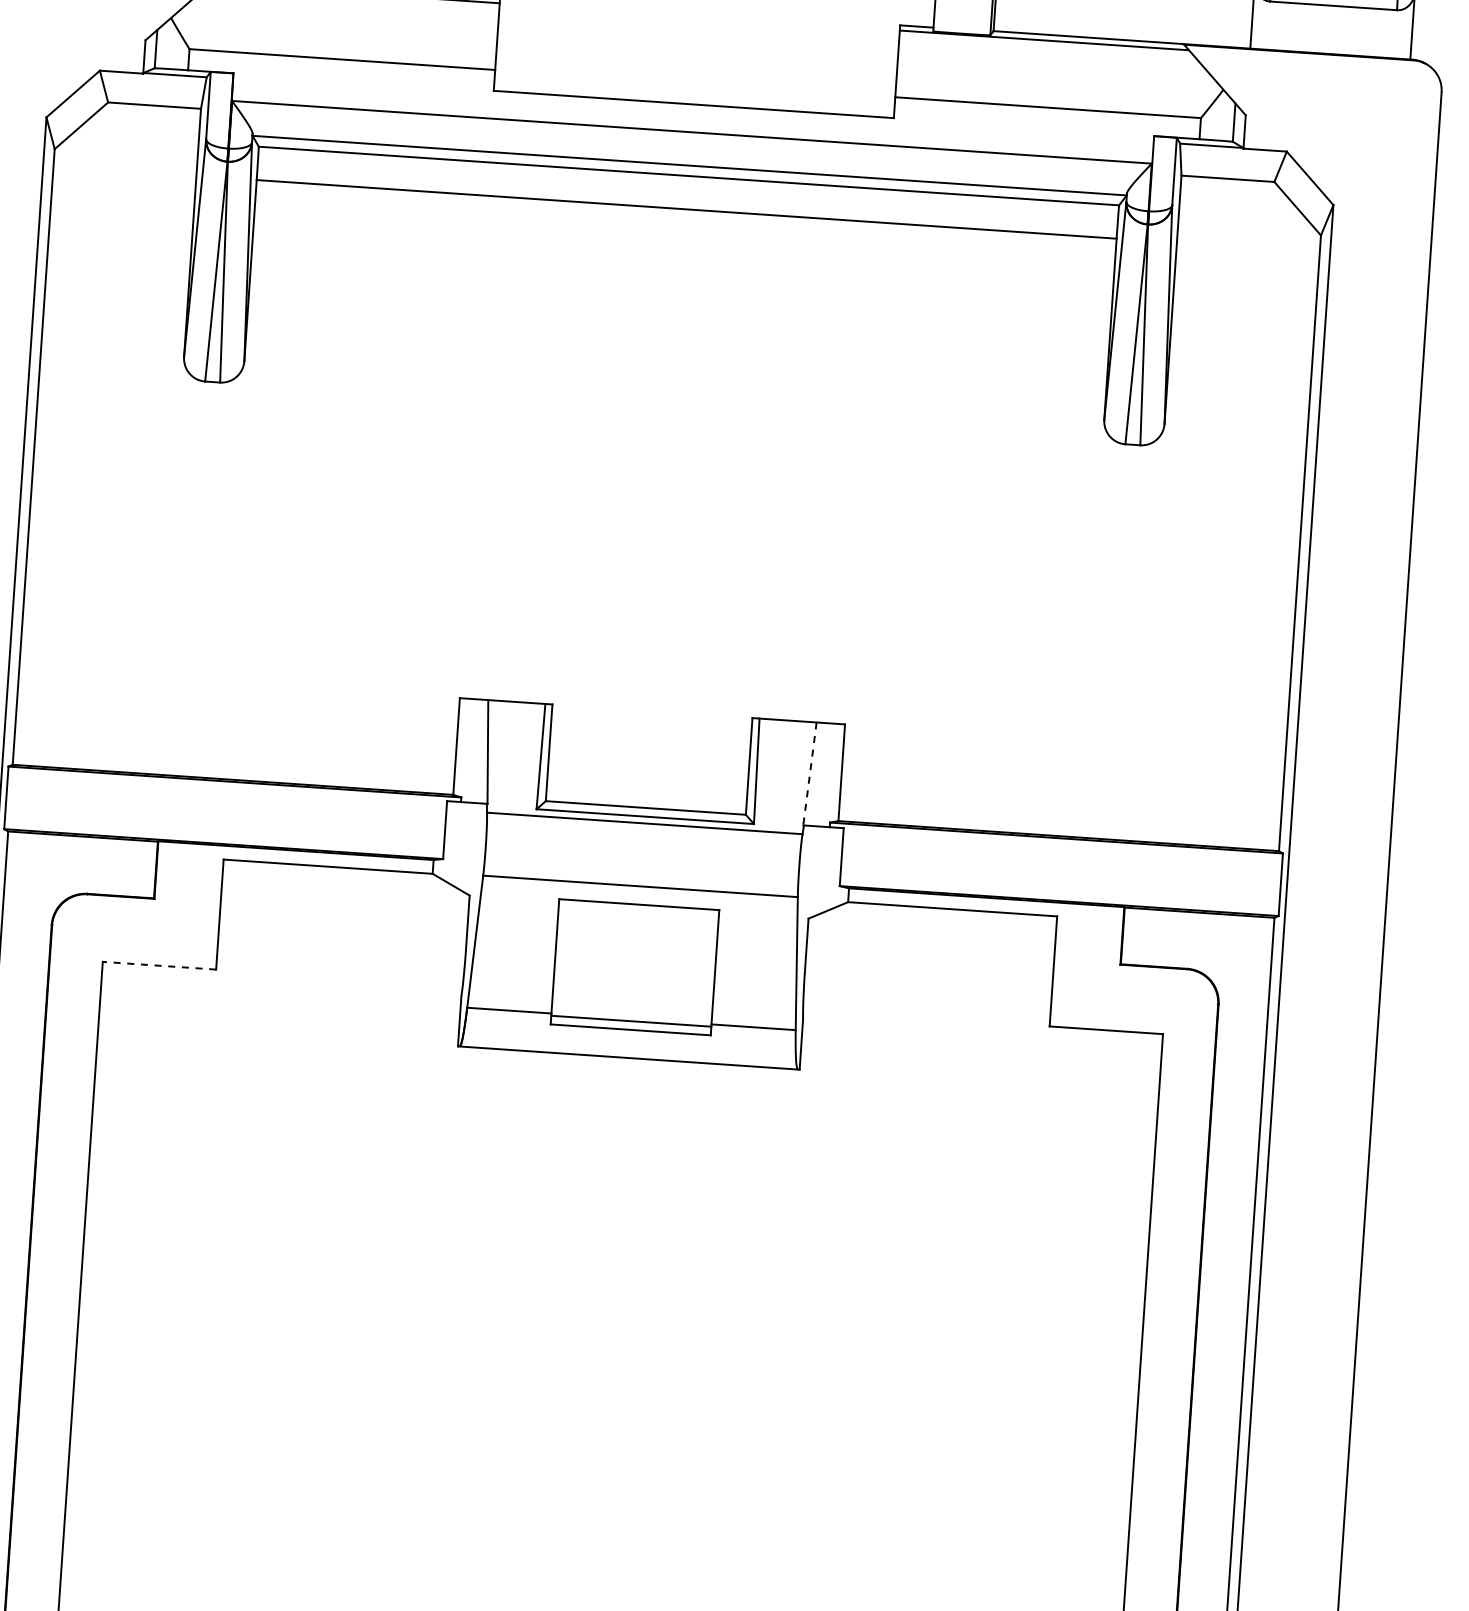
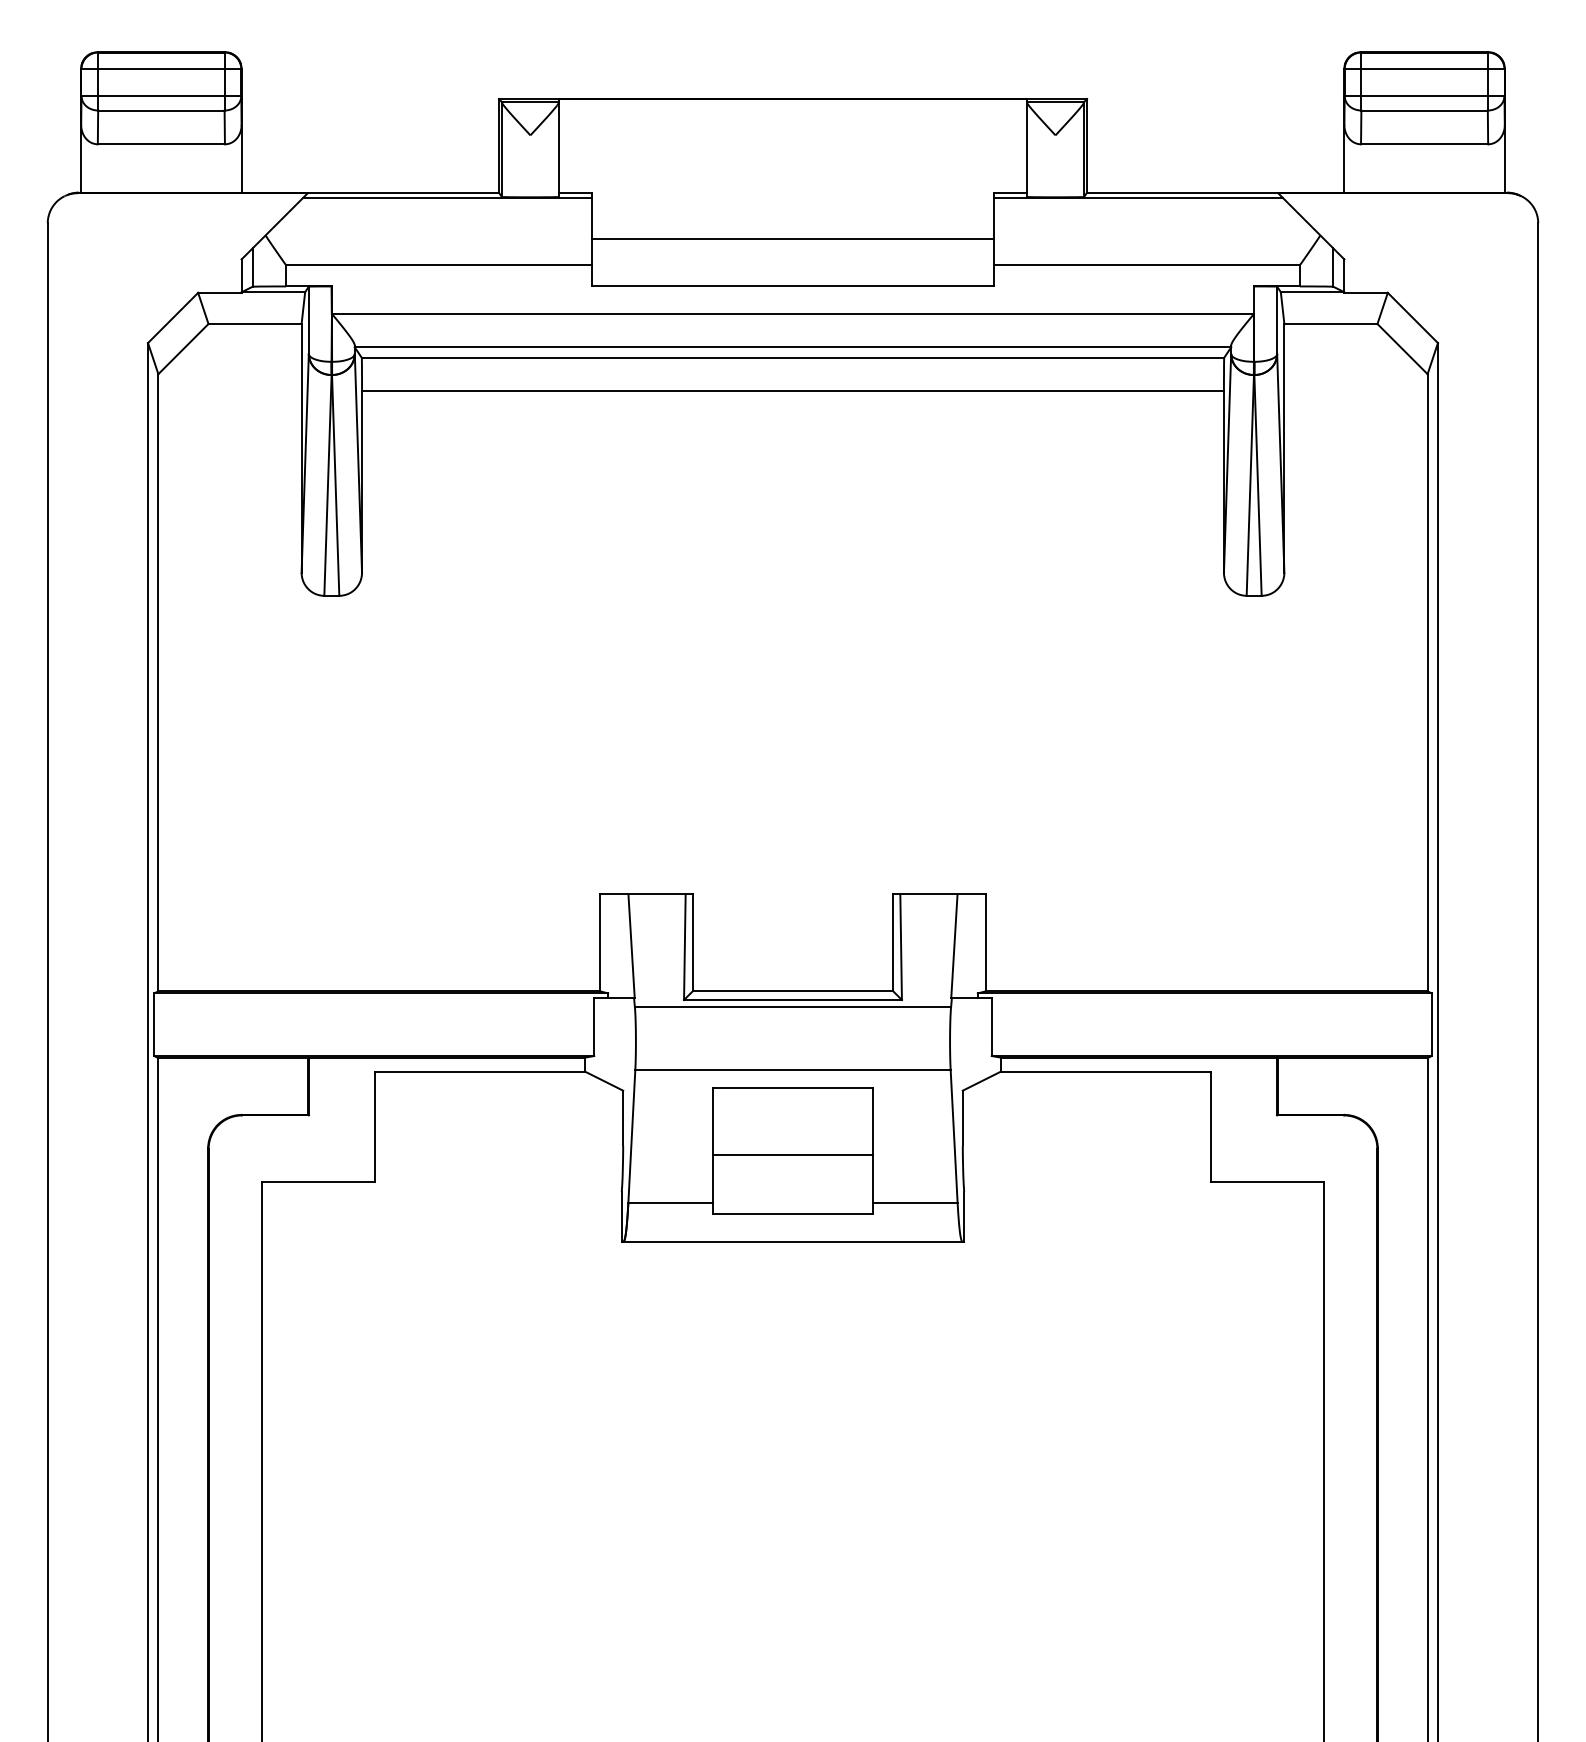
line: (696, 57) -> (792, 239), added
line: (810, 774) -> (954, 946), dashed -> solid
line: (159, 965) -> (318, 1181), dashed -> solid
line: (630, 1021) -> (792, 1155), moved

